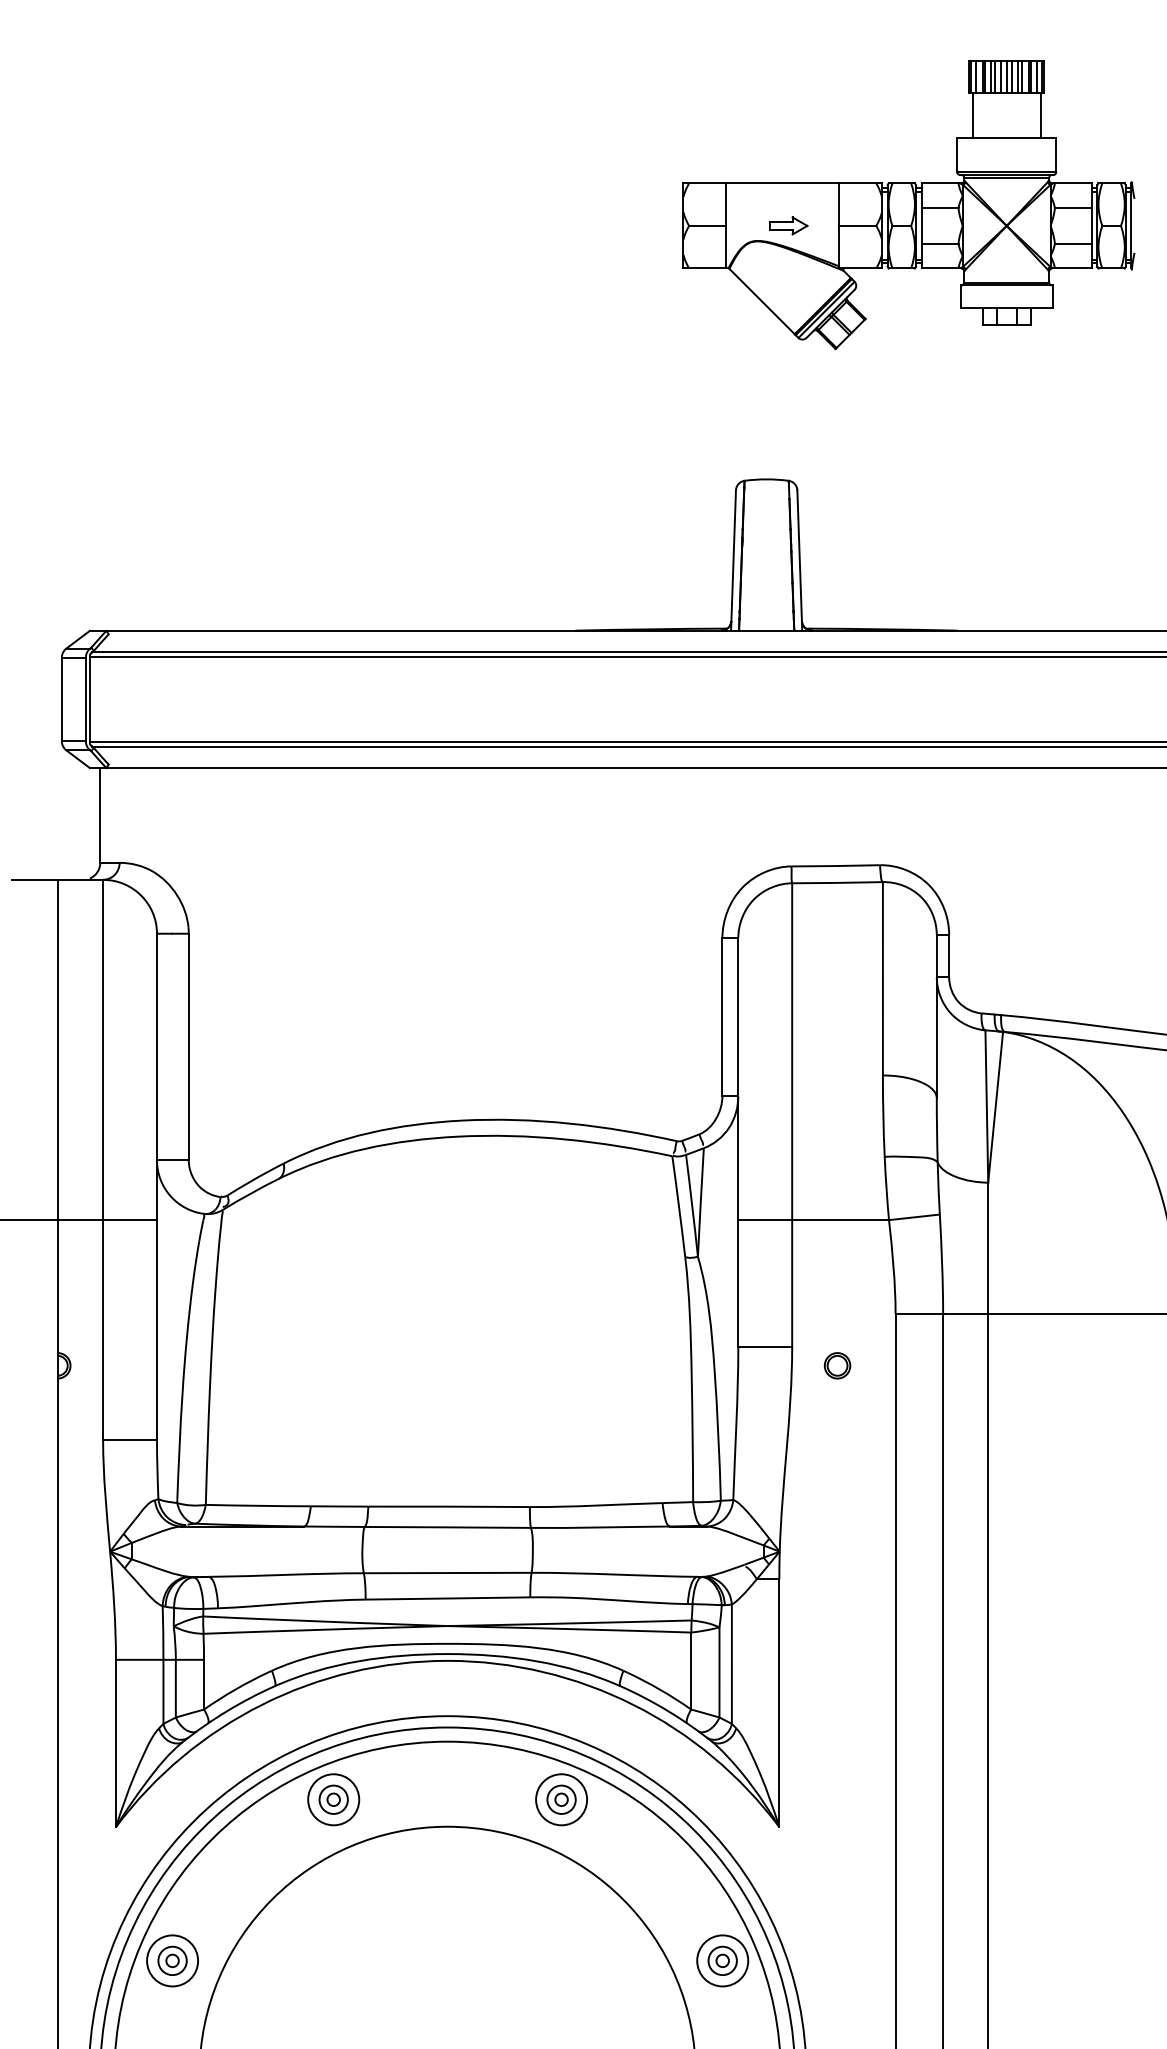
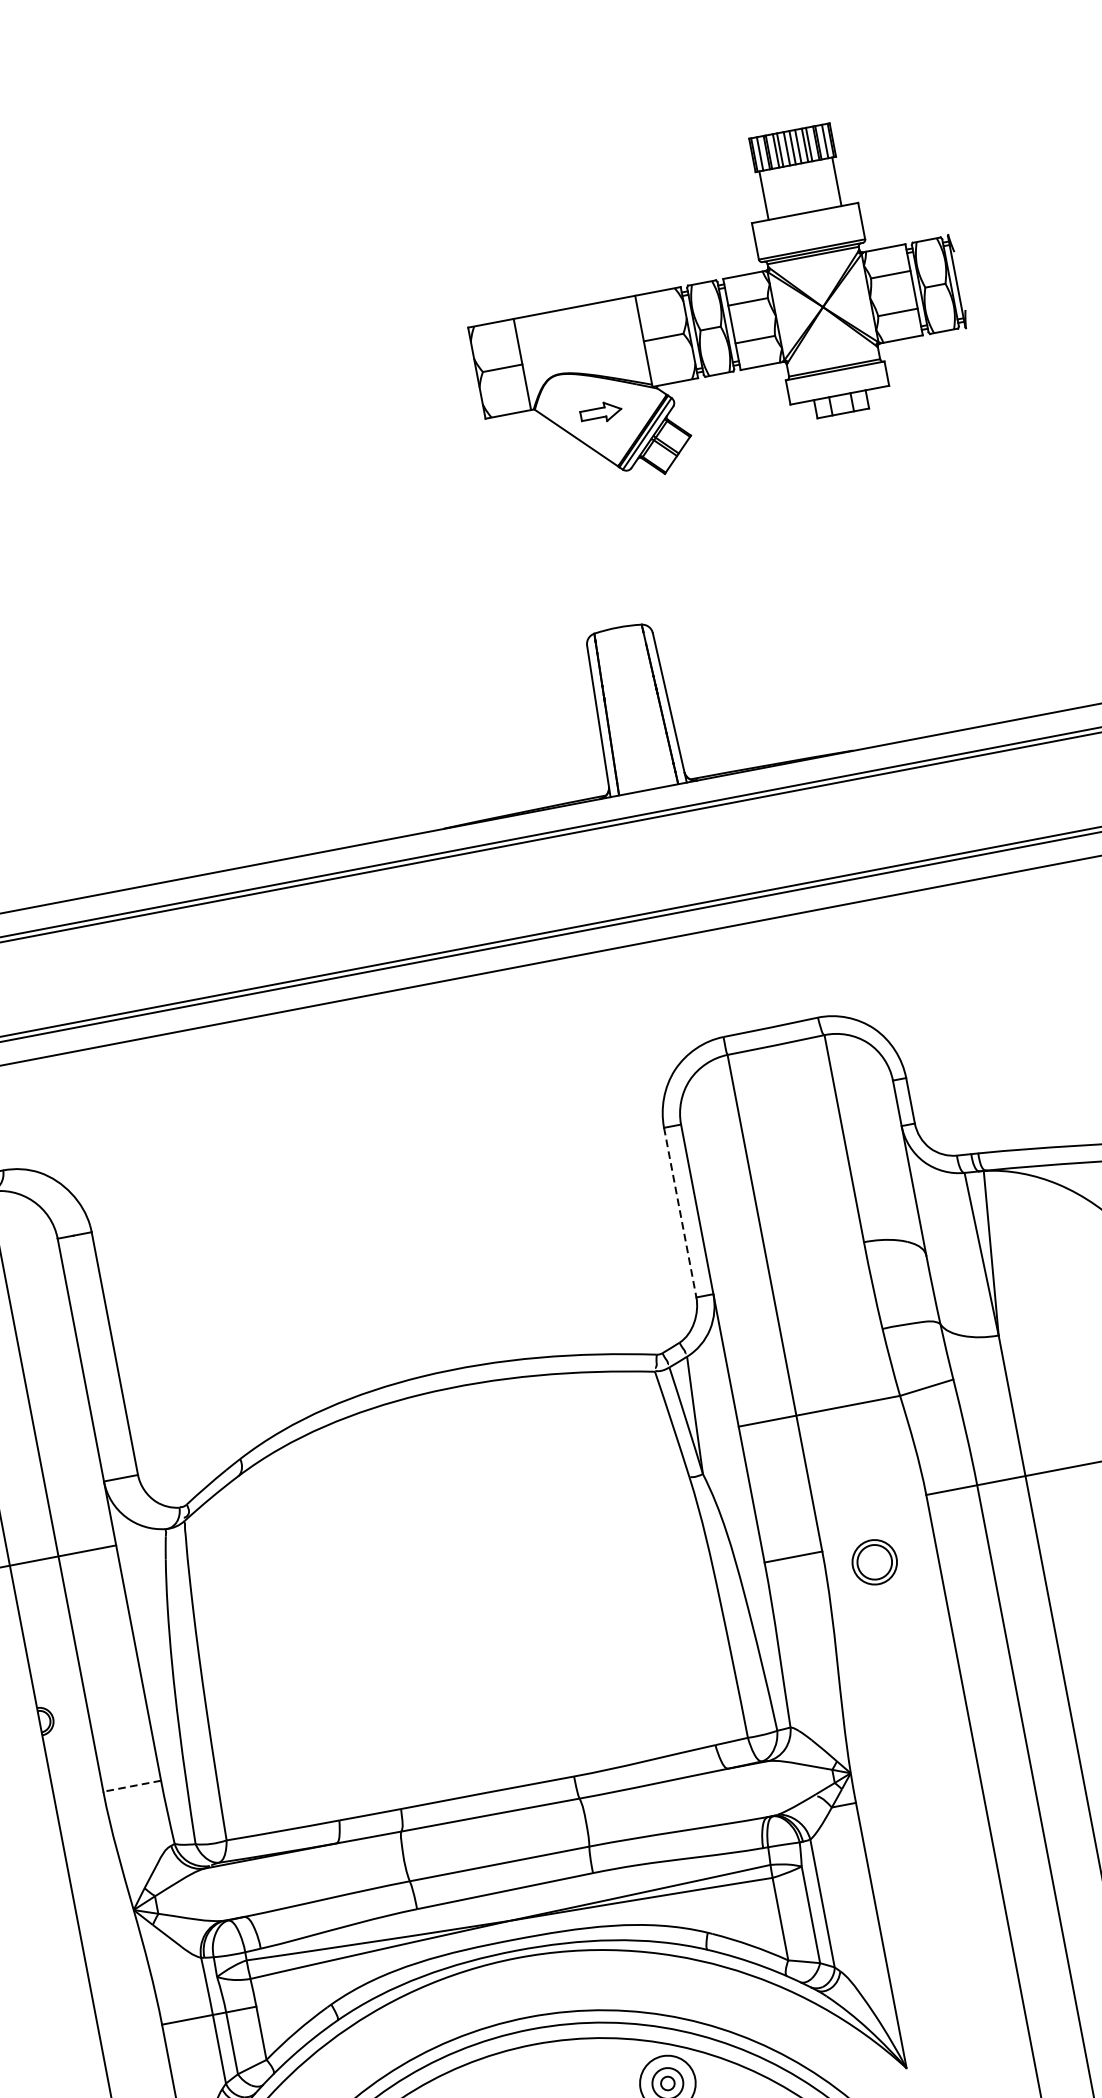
part: (788, 225) -> (600, 412), moved
line: (722, 1017) -> (680, 1212), solid -> dashed
part: (837, 1365) -> (874, 1562), size x1.6
line: (130, 1439) -> (132, 1785), solid -> dashed

